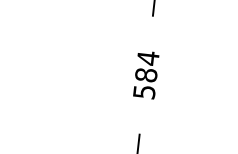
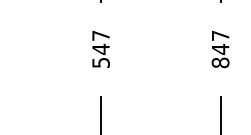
text: (146, 66) -> (100, 42), 584 -> 547

